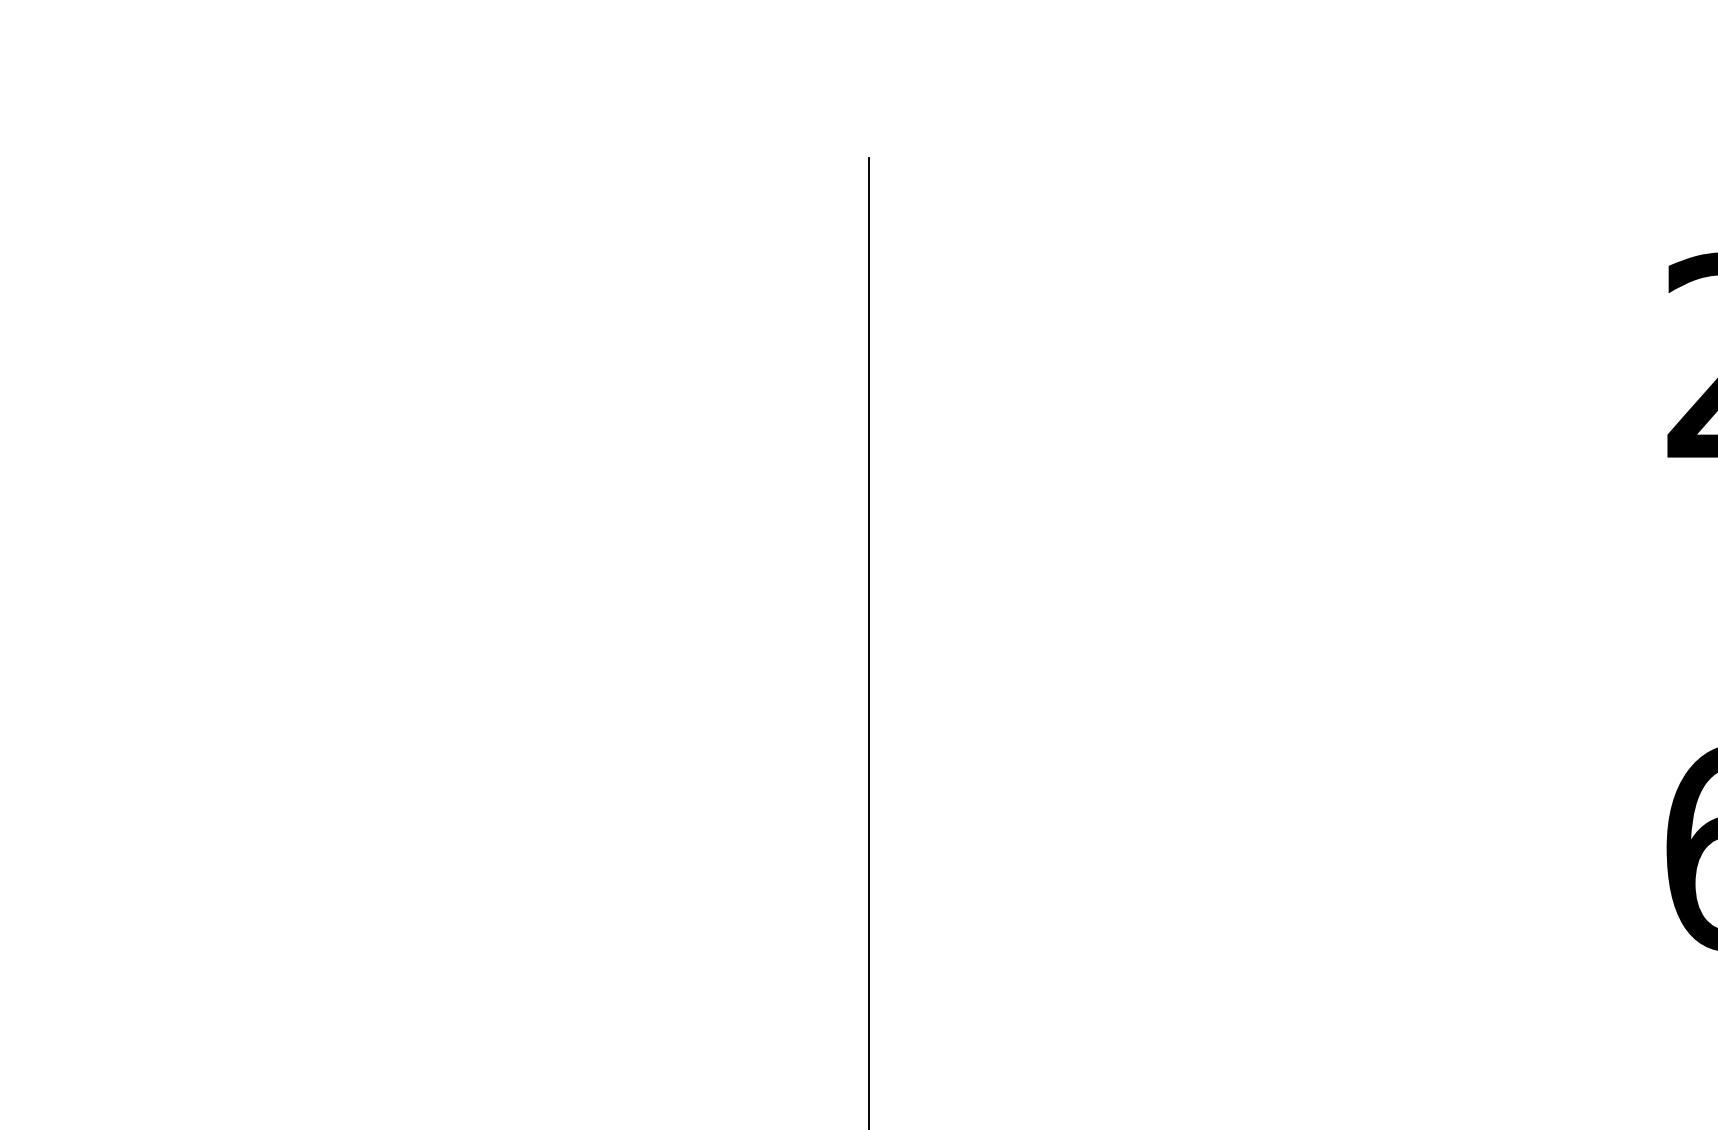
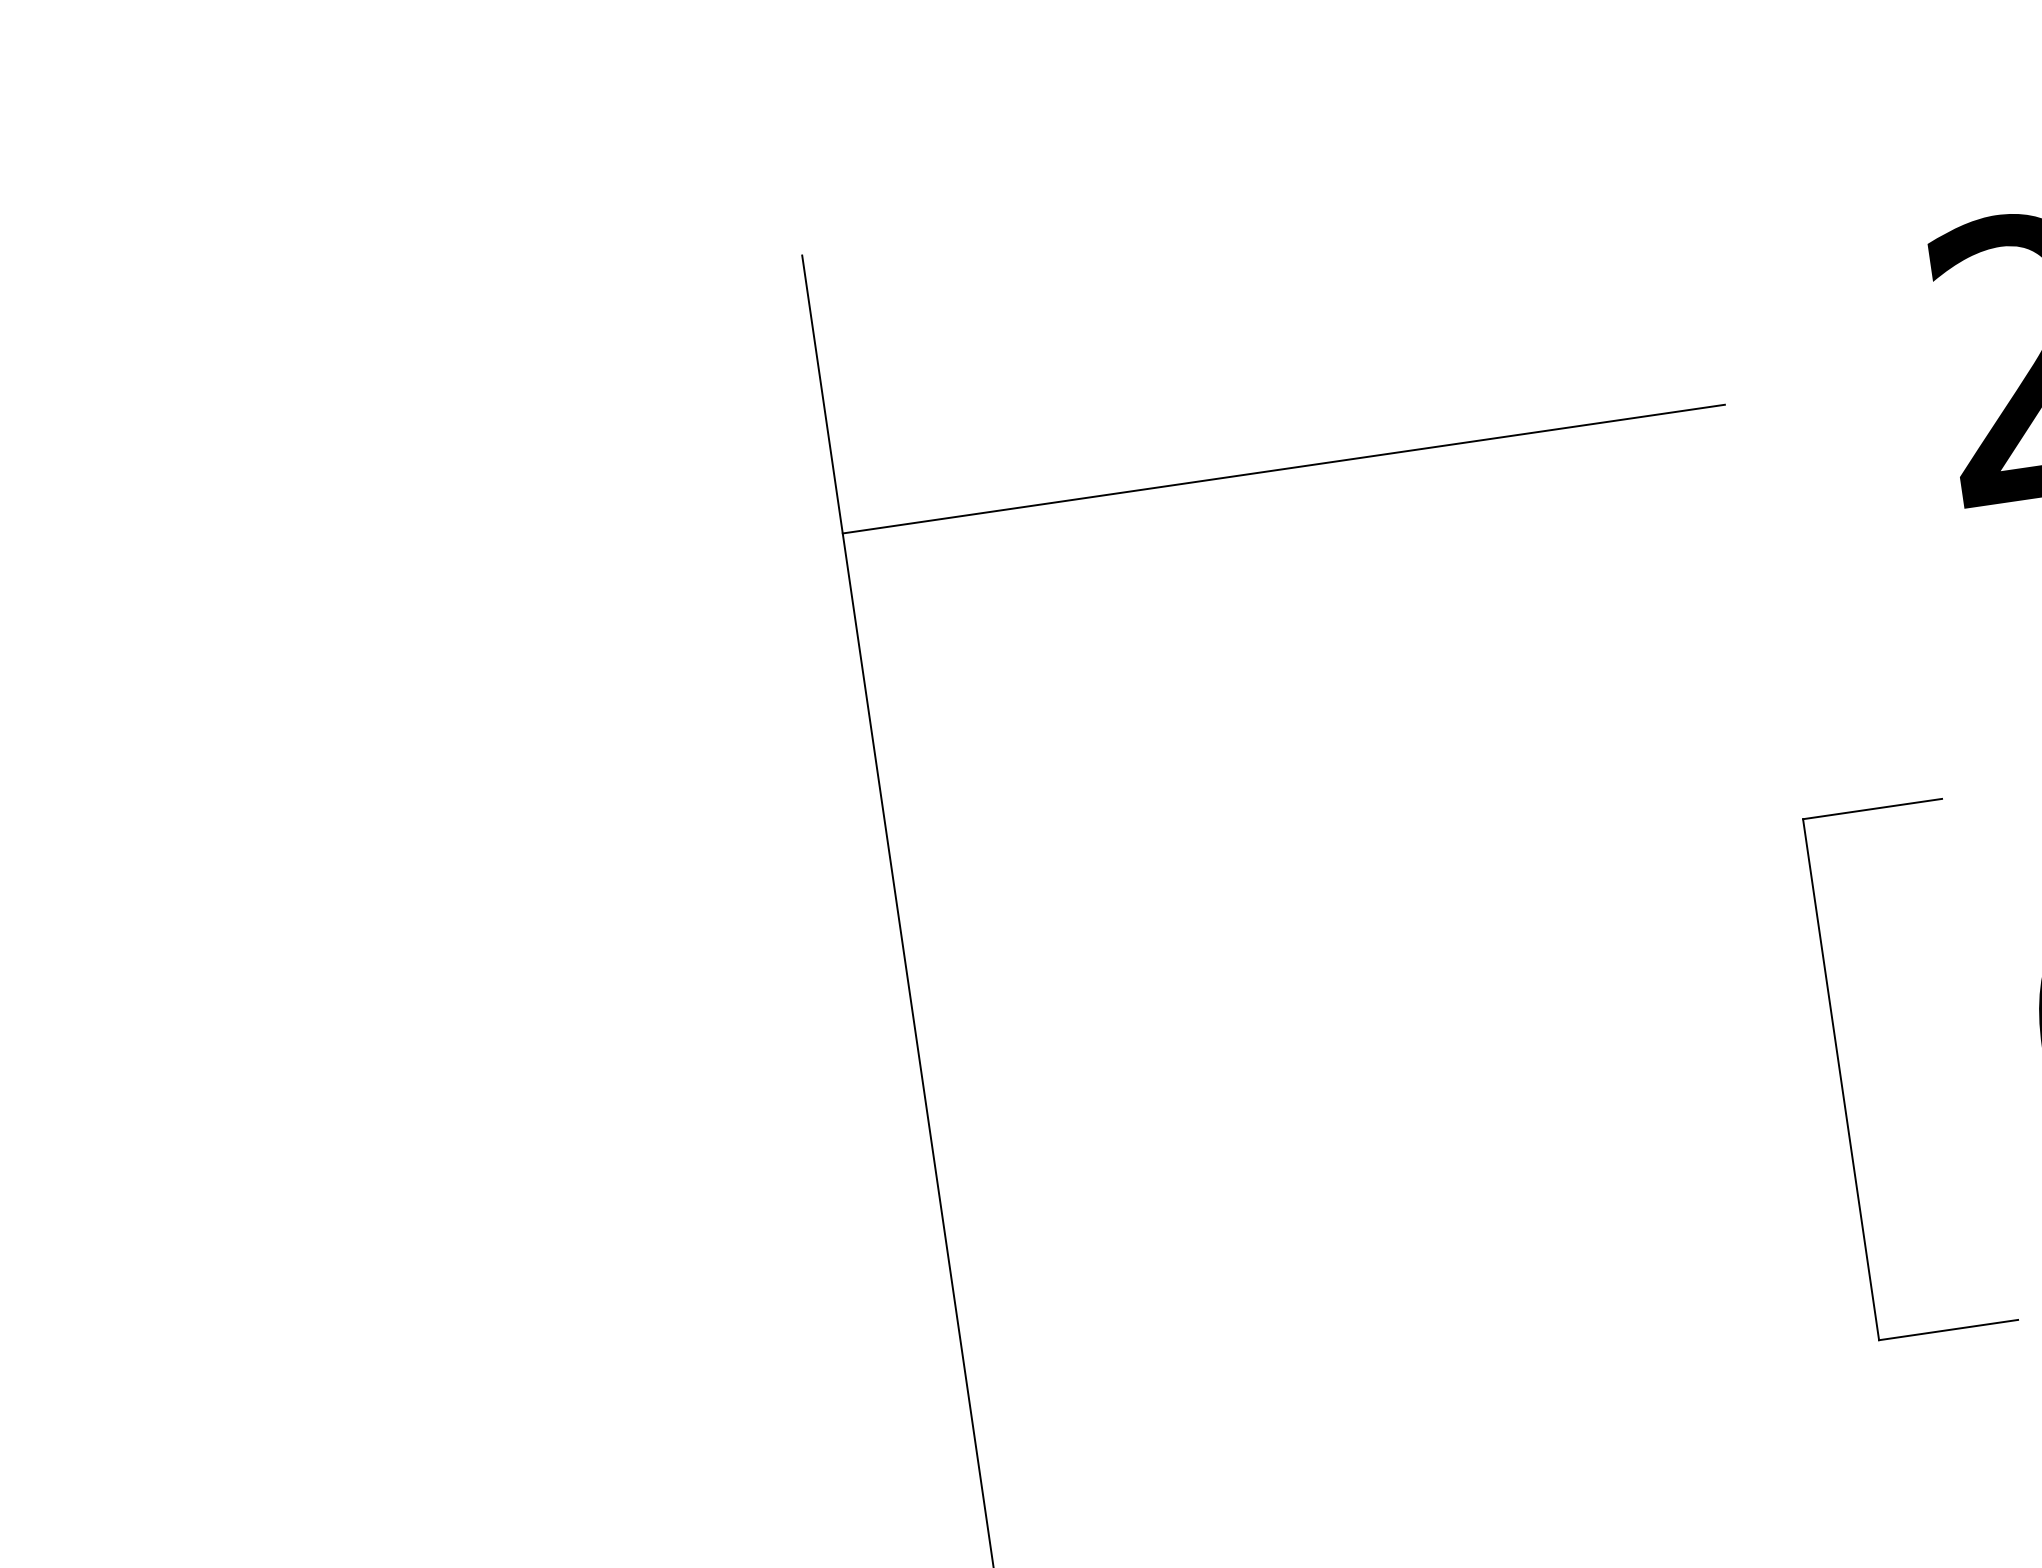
line: (1188, 358) -> (1283, 468), added
part: (1521, 849) -> (1841, 1079), added

